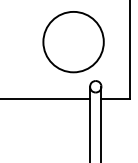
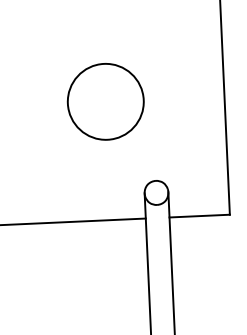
circle: (73, 42) -> (105, 102), size x0.6

